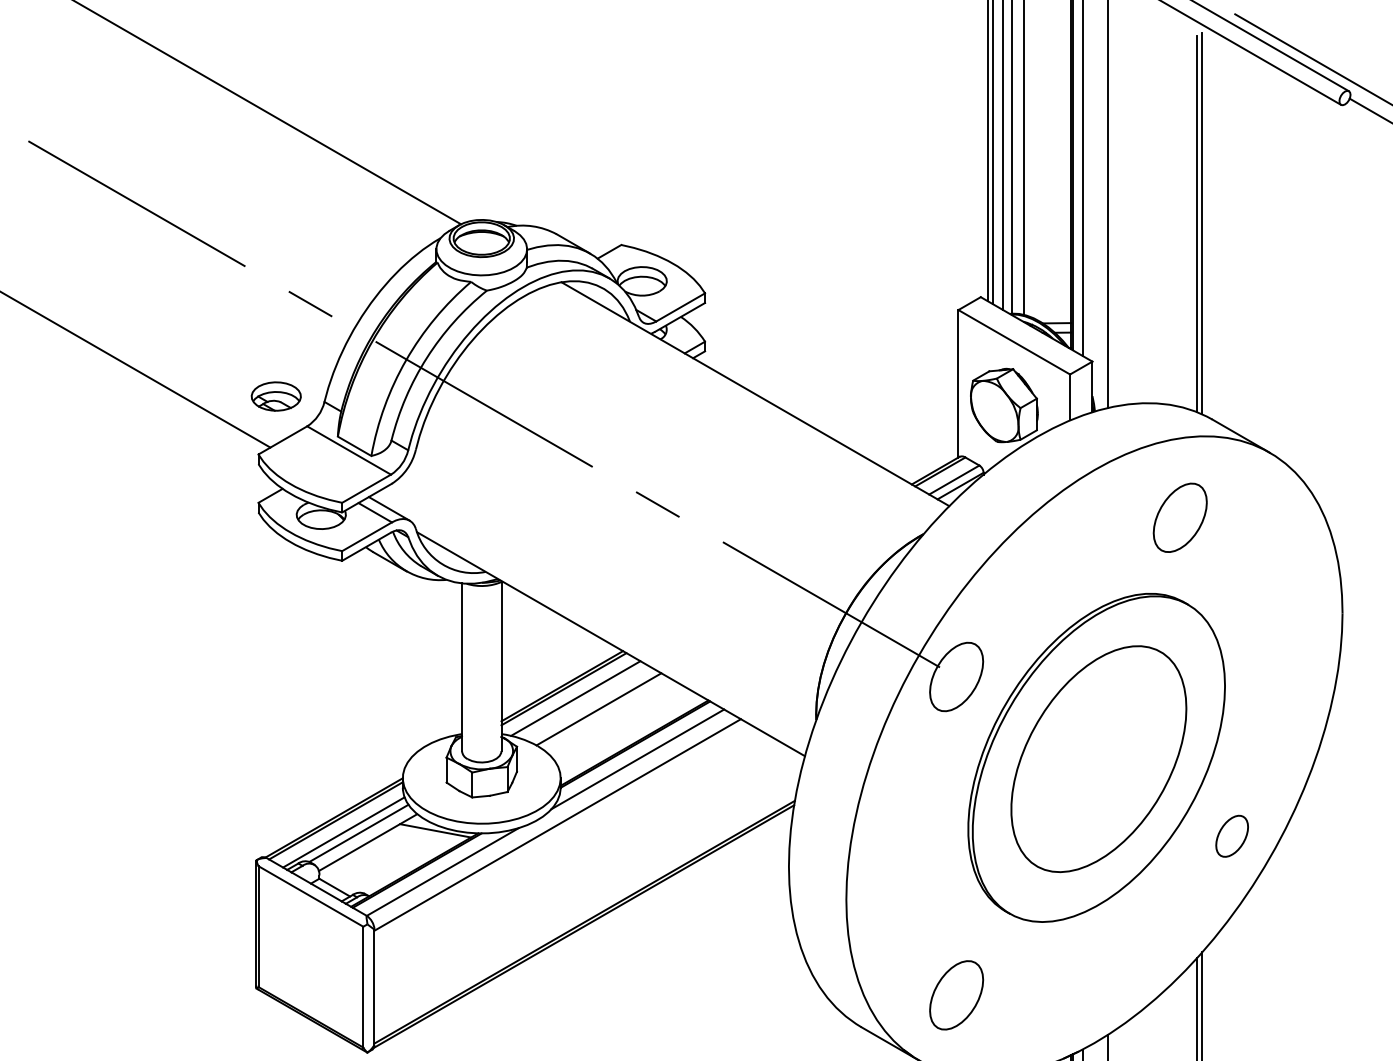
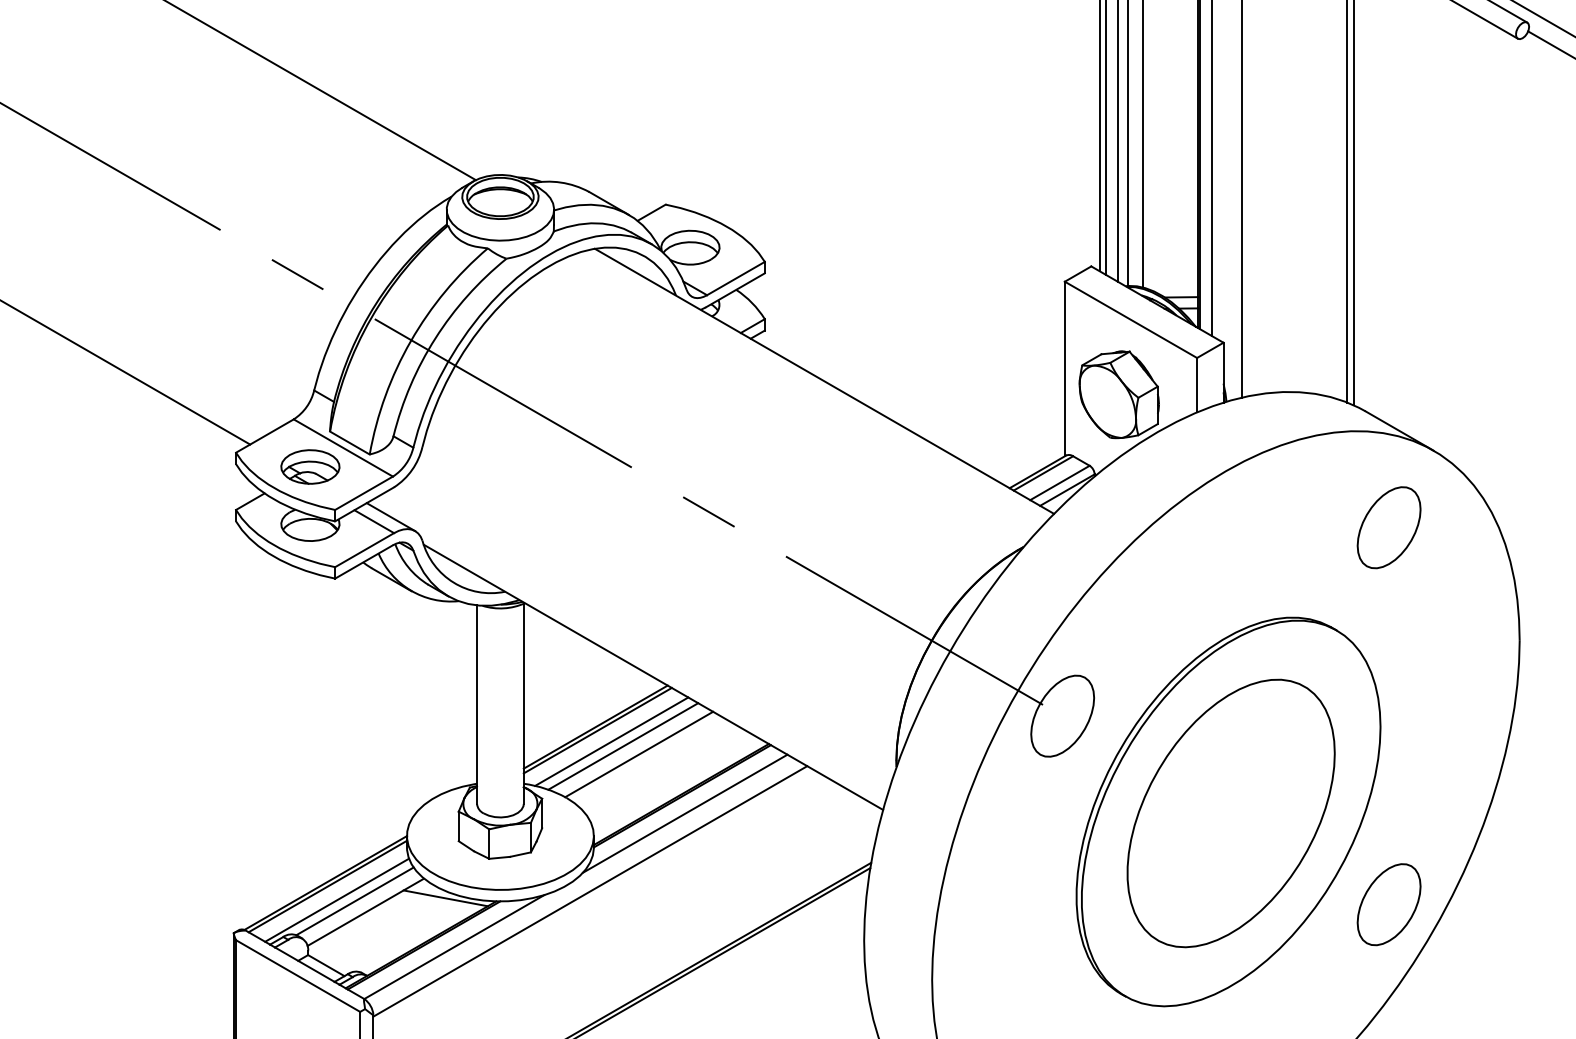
part: (275, 396) -> (309, 466), moved
part: (1179, 517) -> (1388, 527), moved
line: (585, 702) -> (623, 746), added
part: (1231, 836) -> (1388, 905), size x1.67

